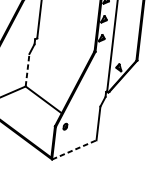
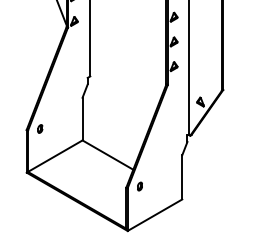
line: (27, 69) -> (82, 118), dashed -> solid
line: (74, 149) -> (155, 214), dashed -> solid

